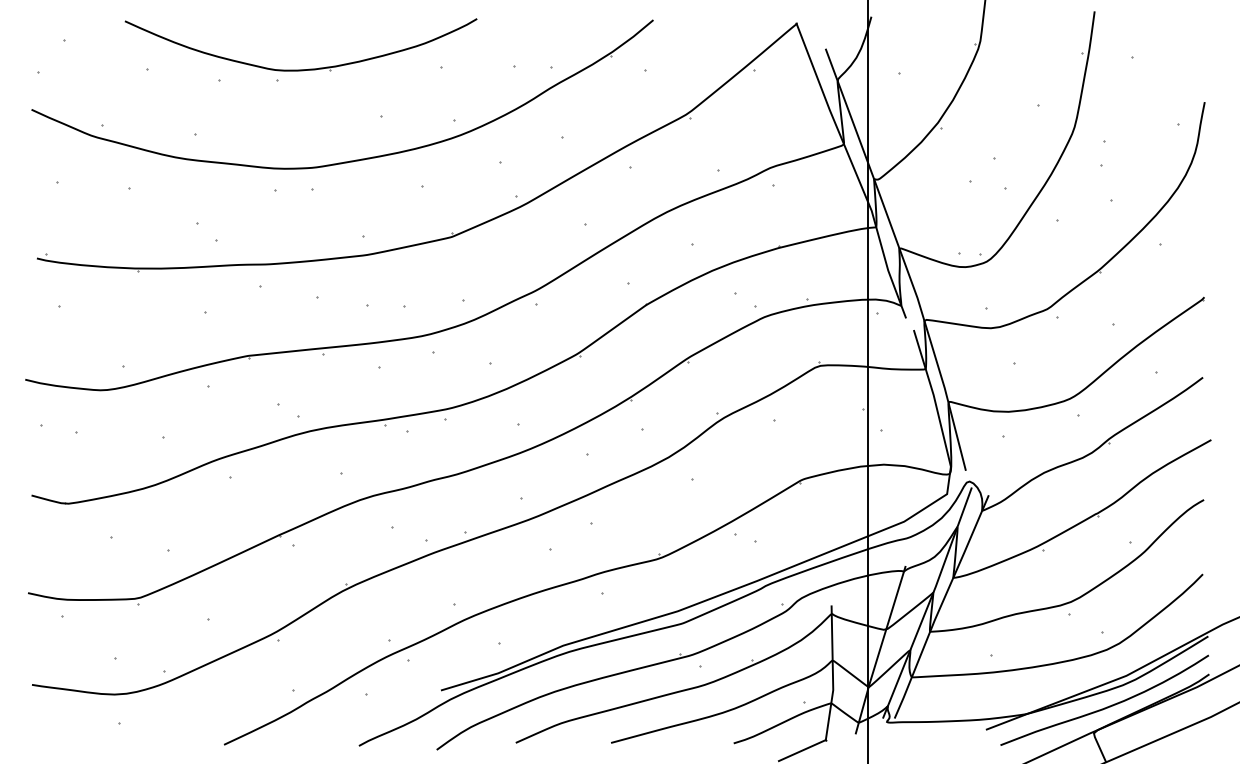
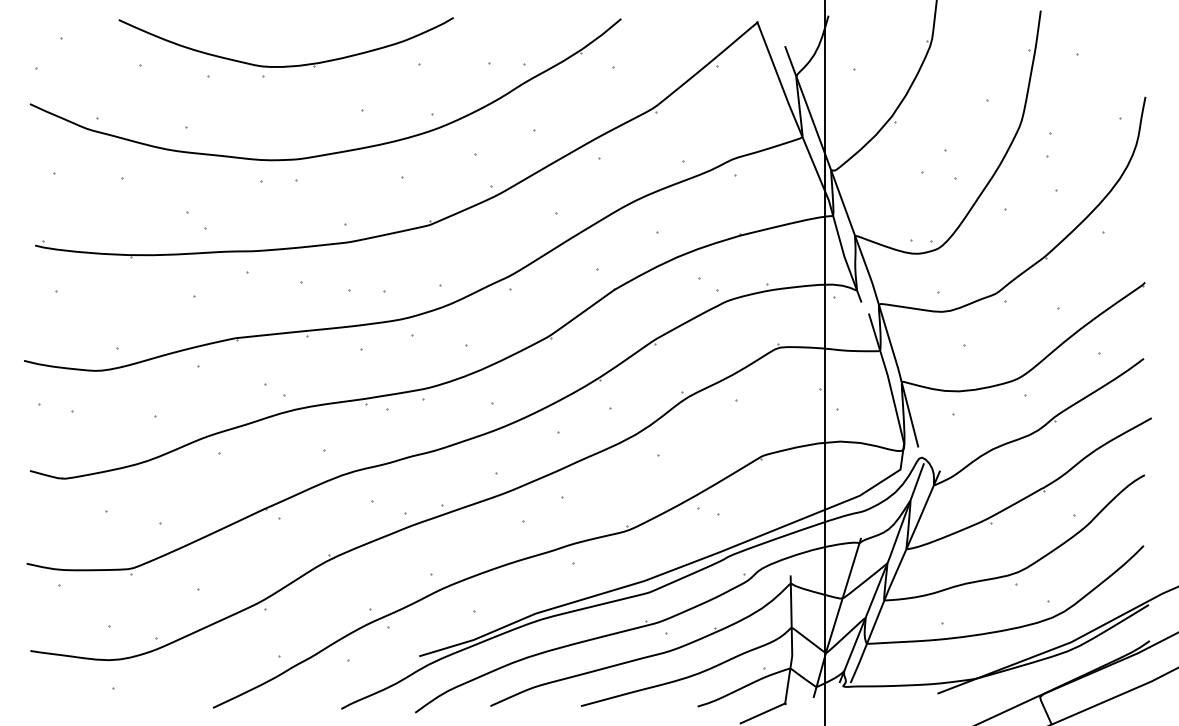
curve: (1106, 706) -> (1052, 671), removed

